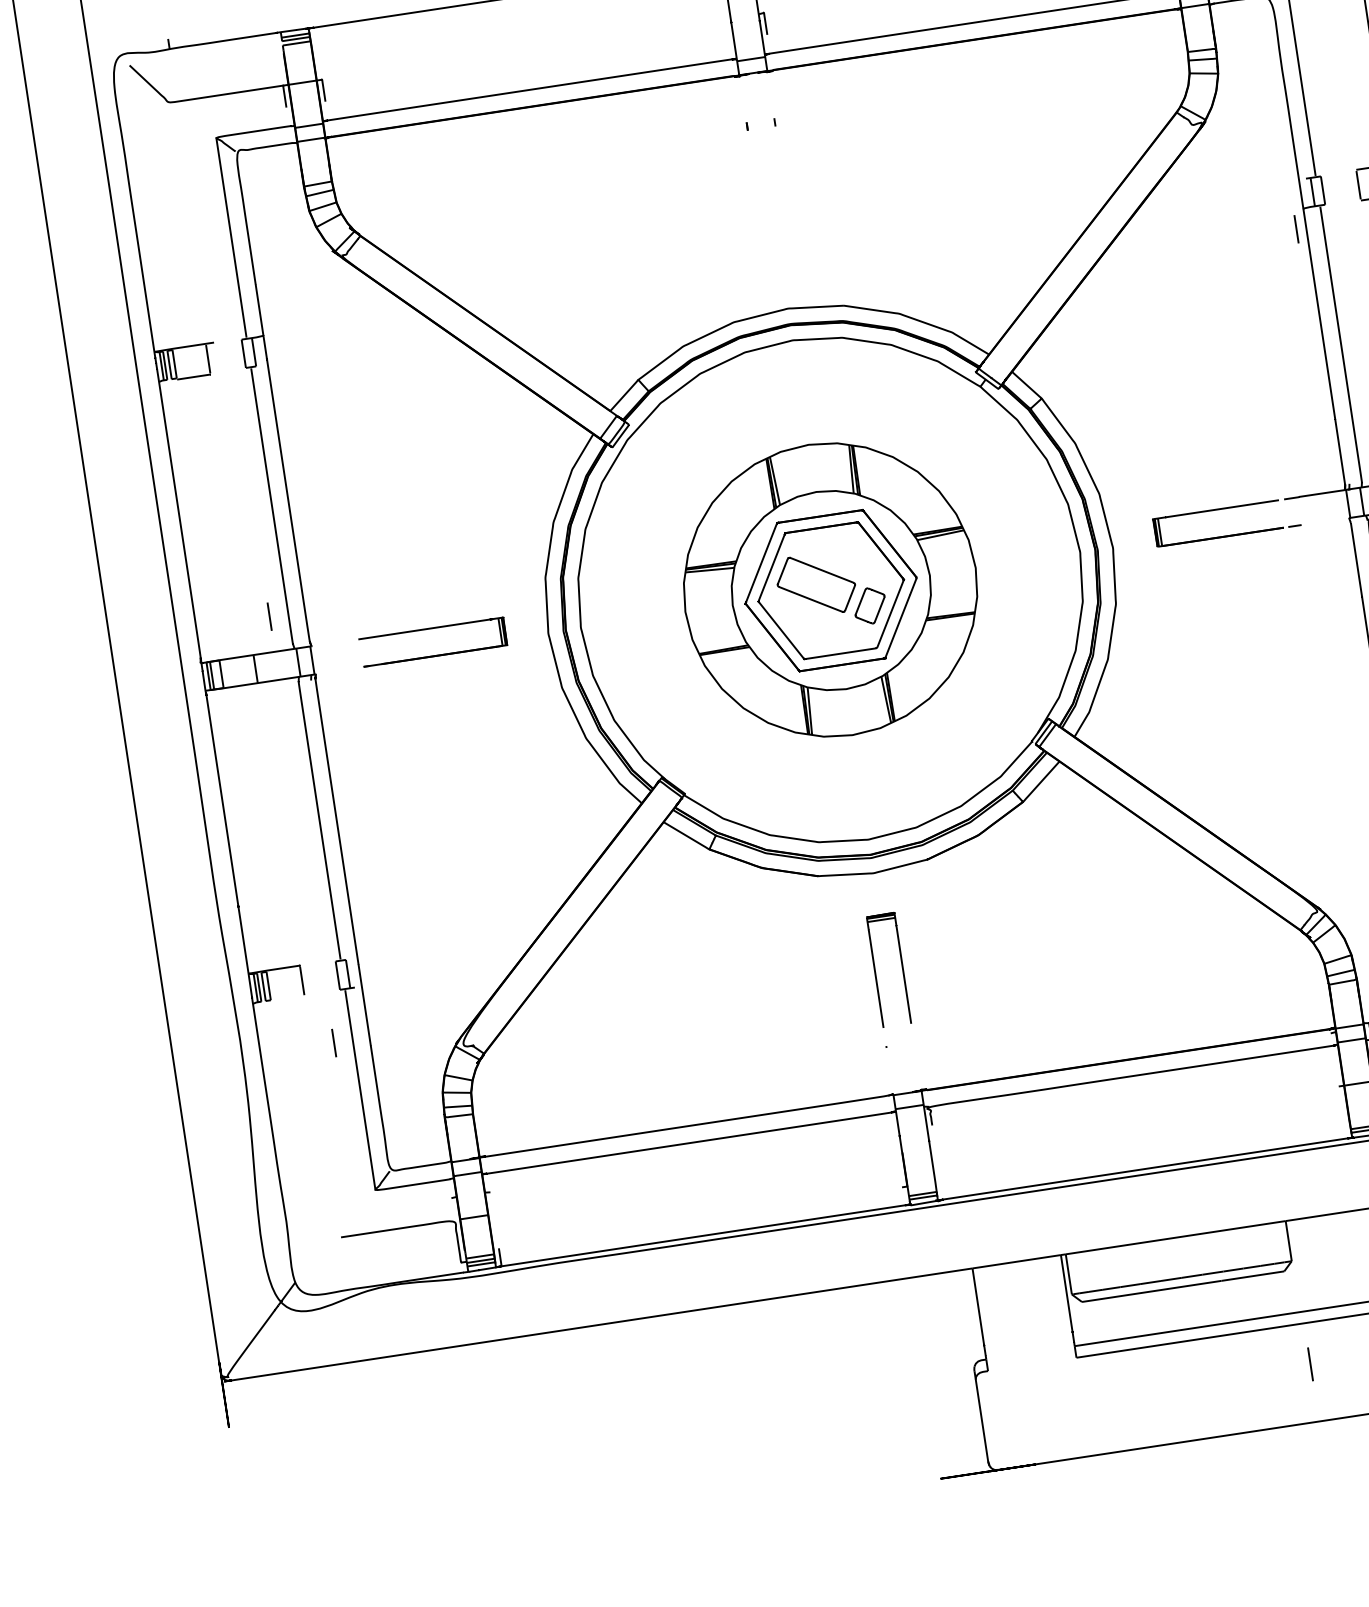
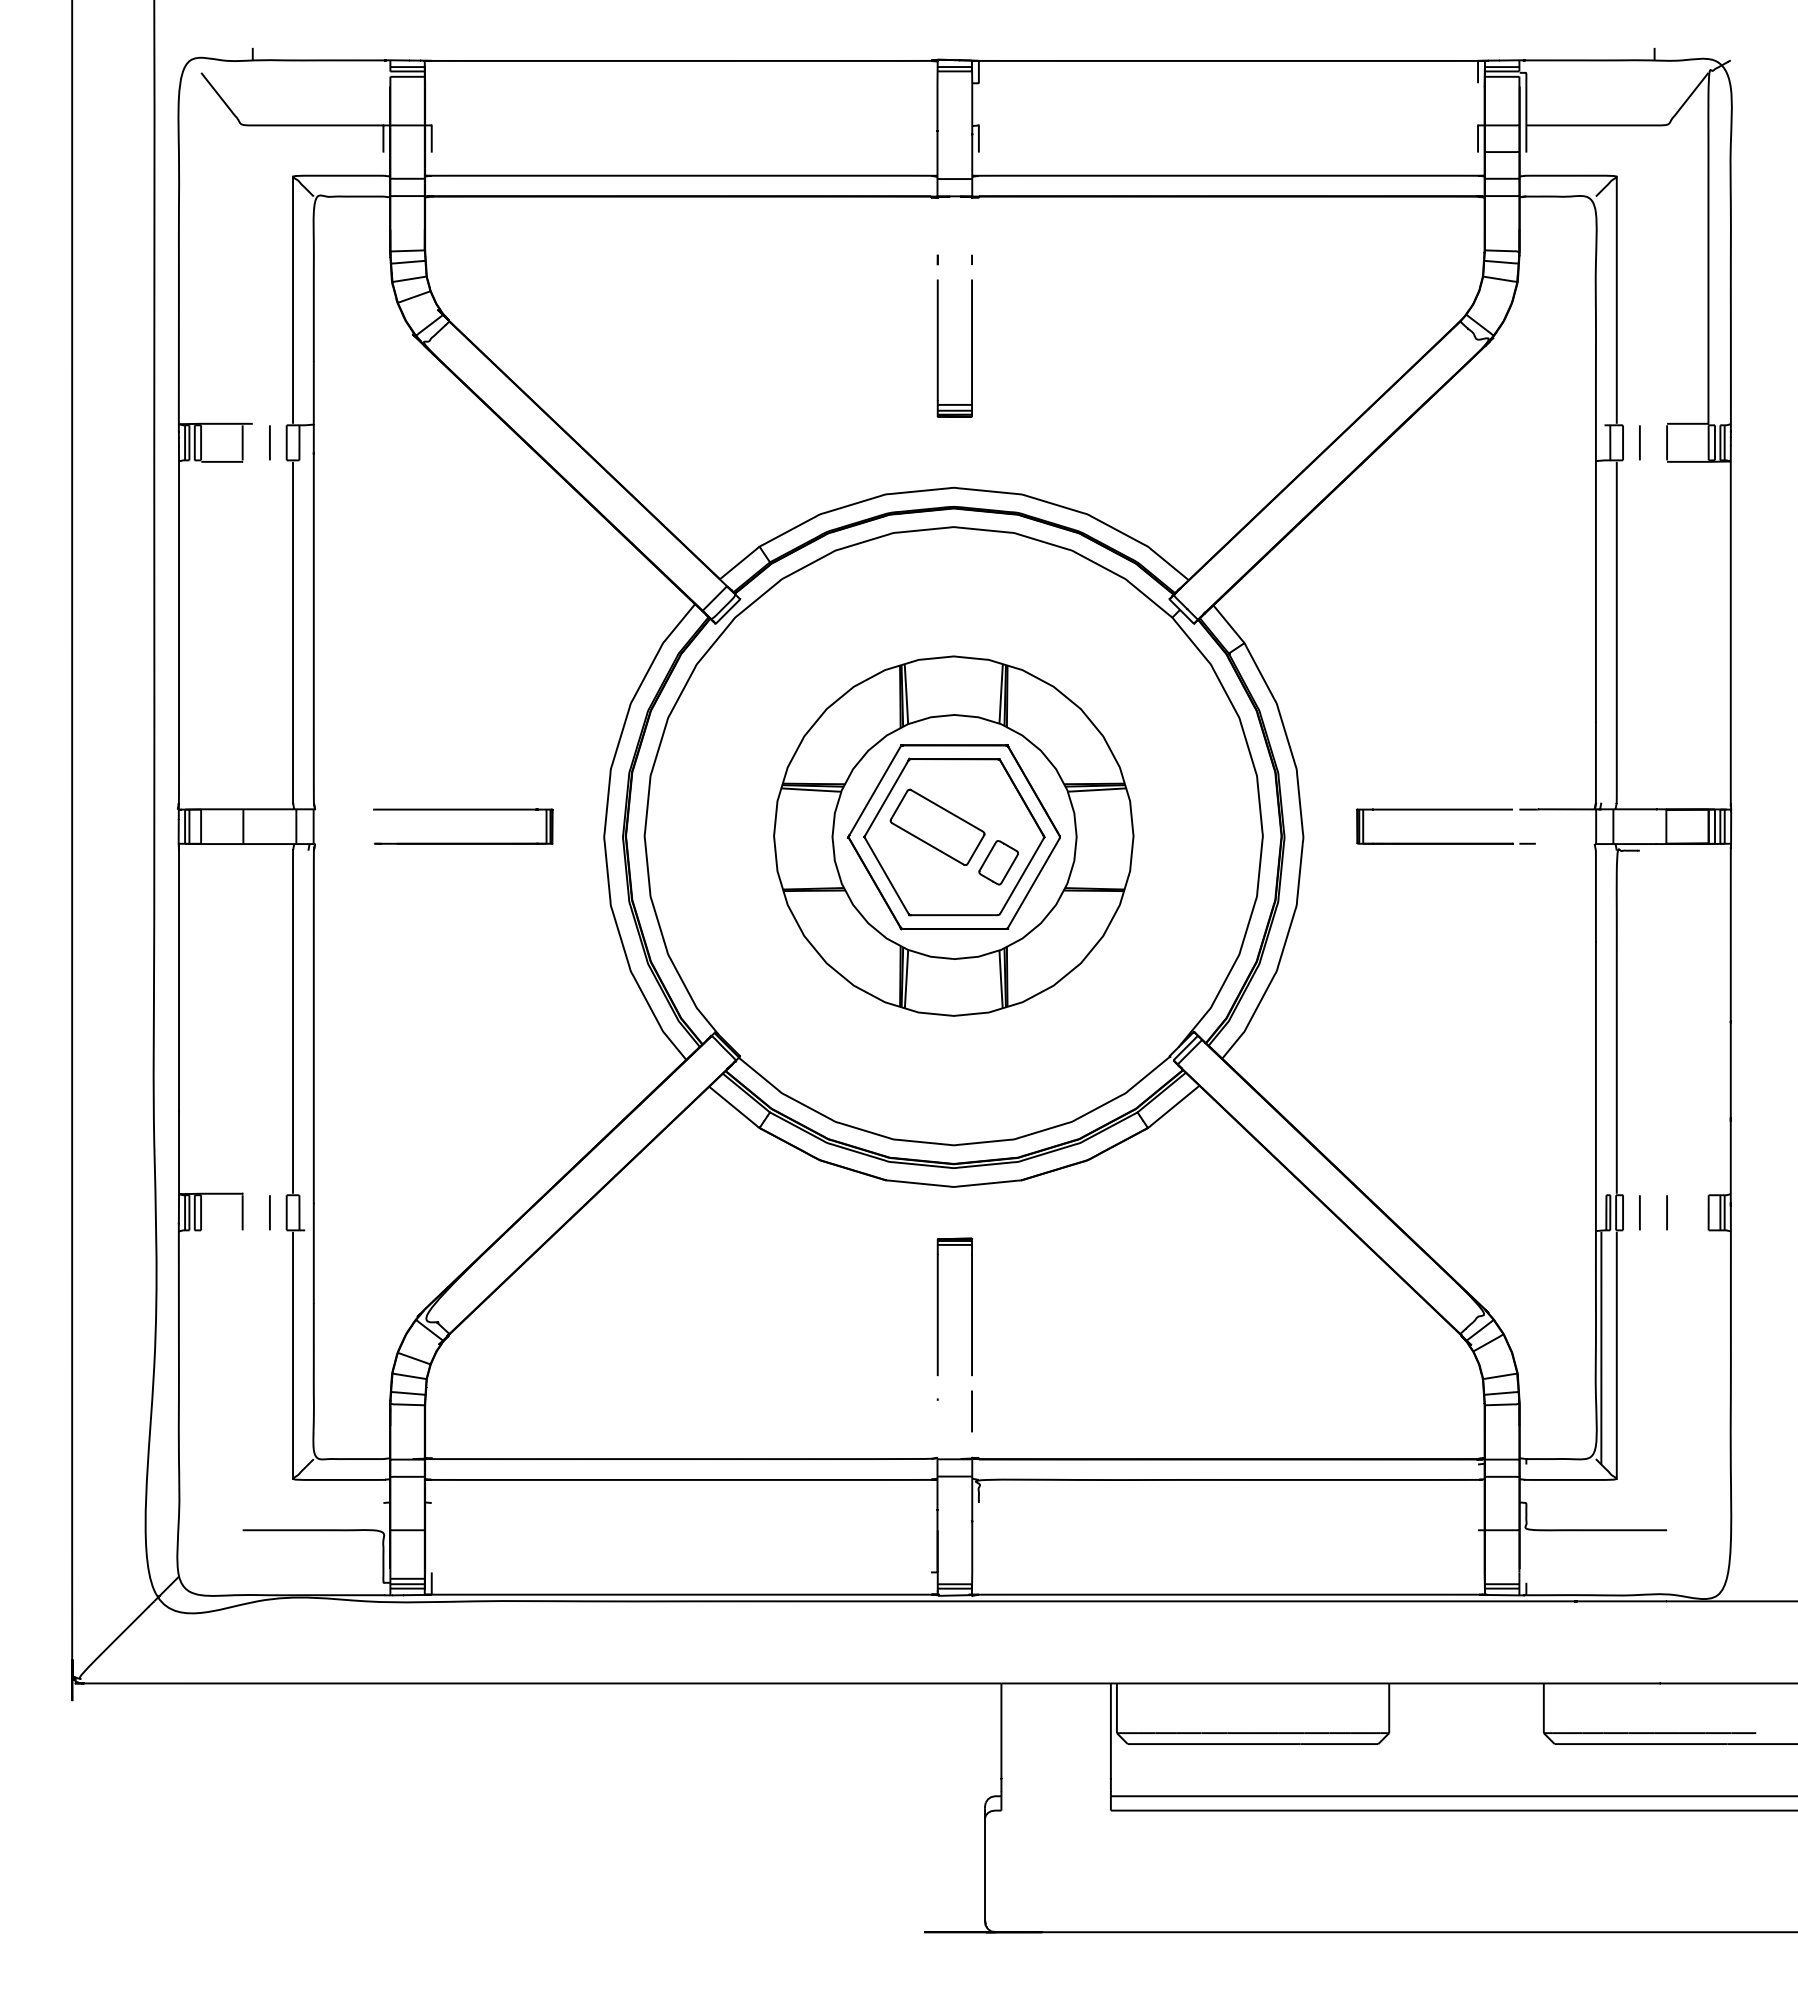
part: (758, 197) -> (938, 348), added
line: (1296, 229) -> (1639, 442), moved
line: (269, 616) -> (269, 442), moved
line: (333, 1042) -> (269, 1212), moved
line: (1310, 1364) -> (971, 1411), moved

